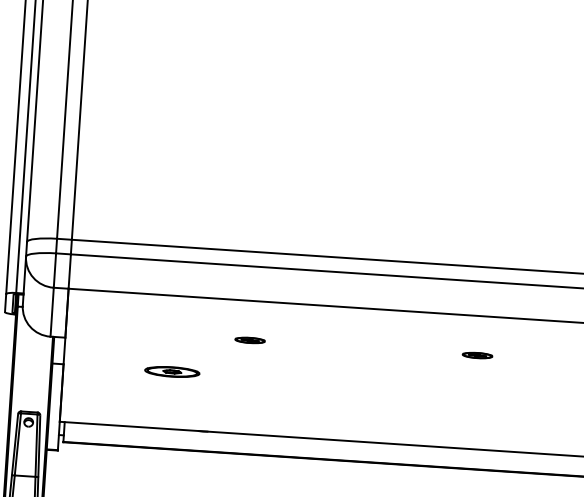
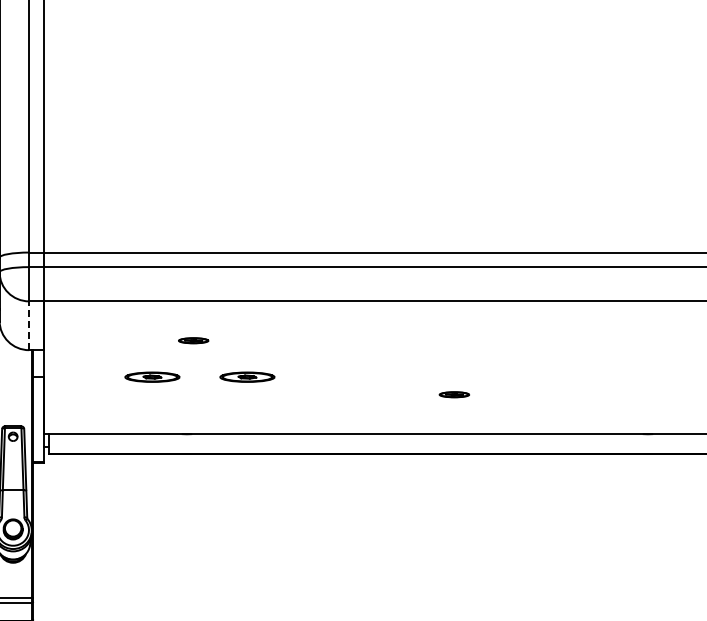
line: (52, 311) -> (29, 325), solid -> dashed
part: (250, 340) -> (193, 340), moved
part: (476, 355) -> (453, 394), moved
part: (267, 377) -> (247, 376), added

